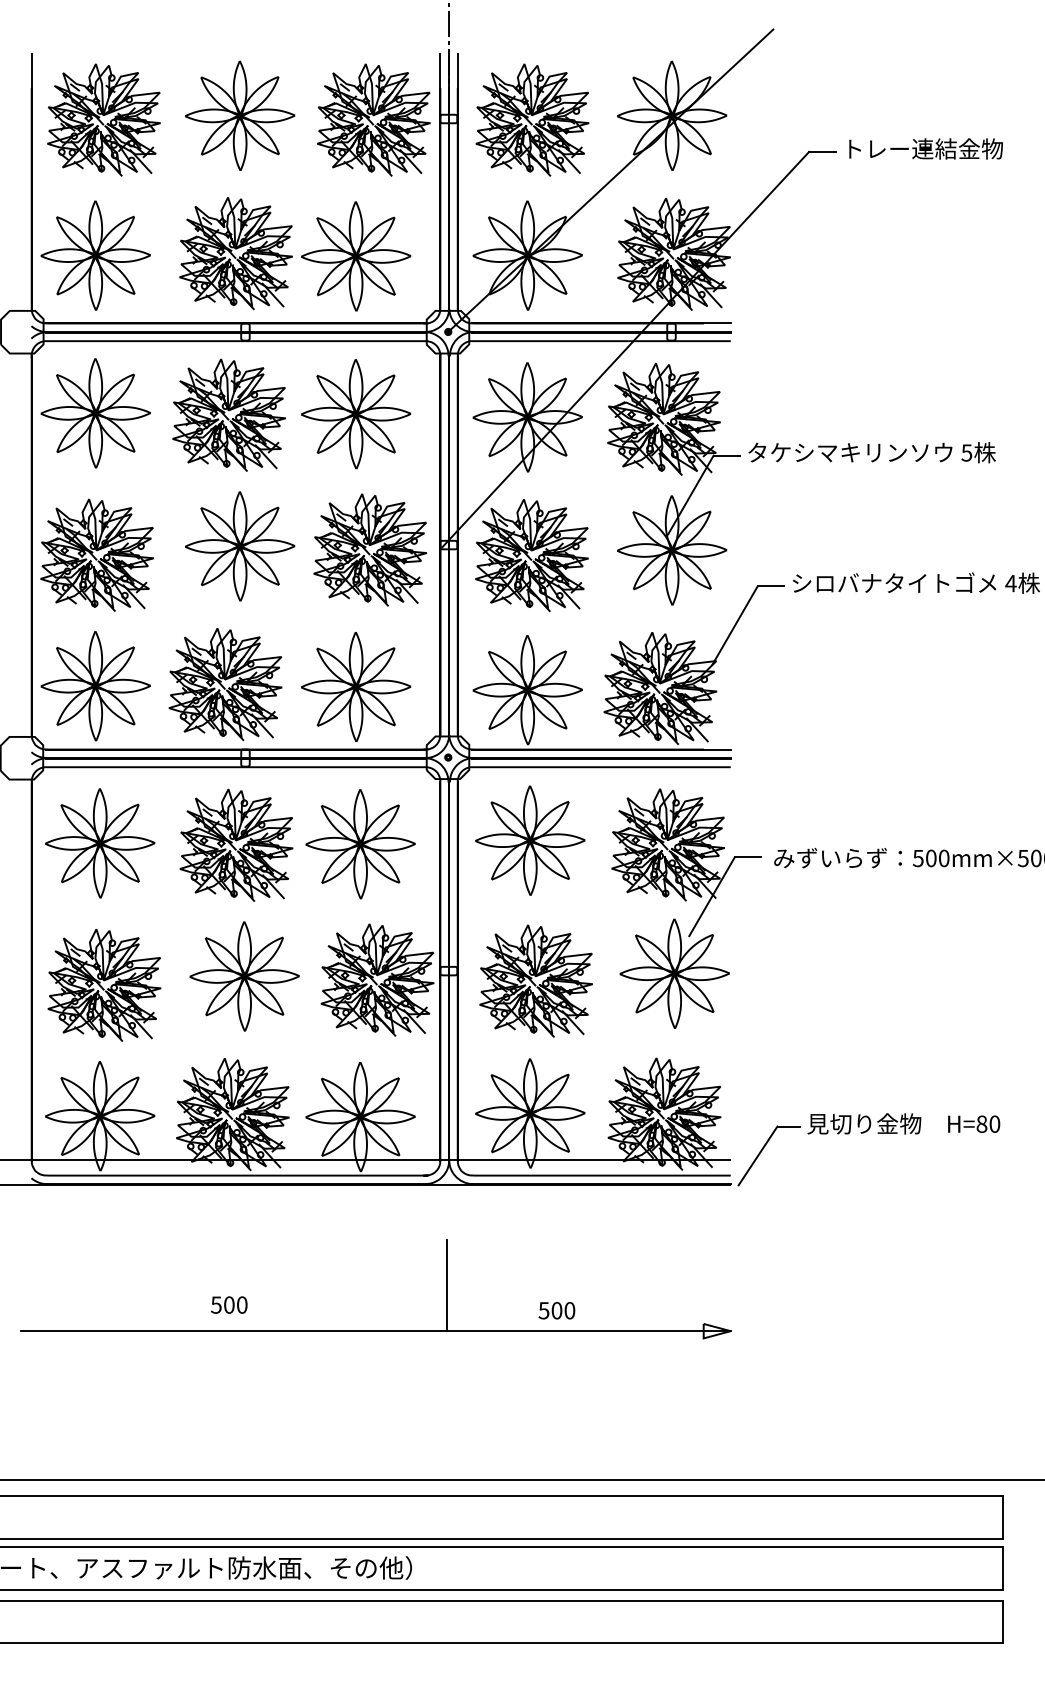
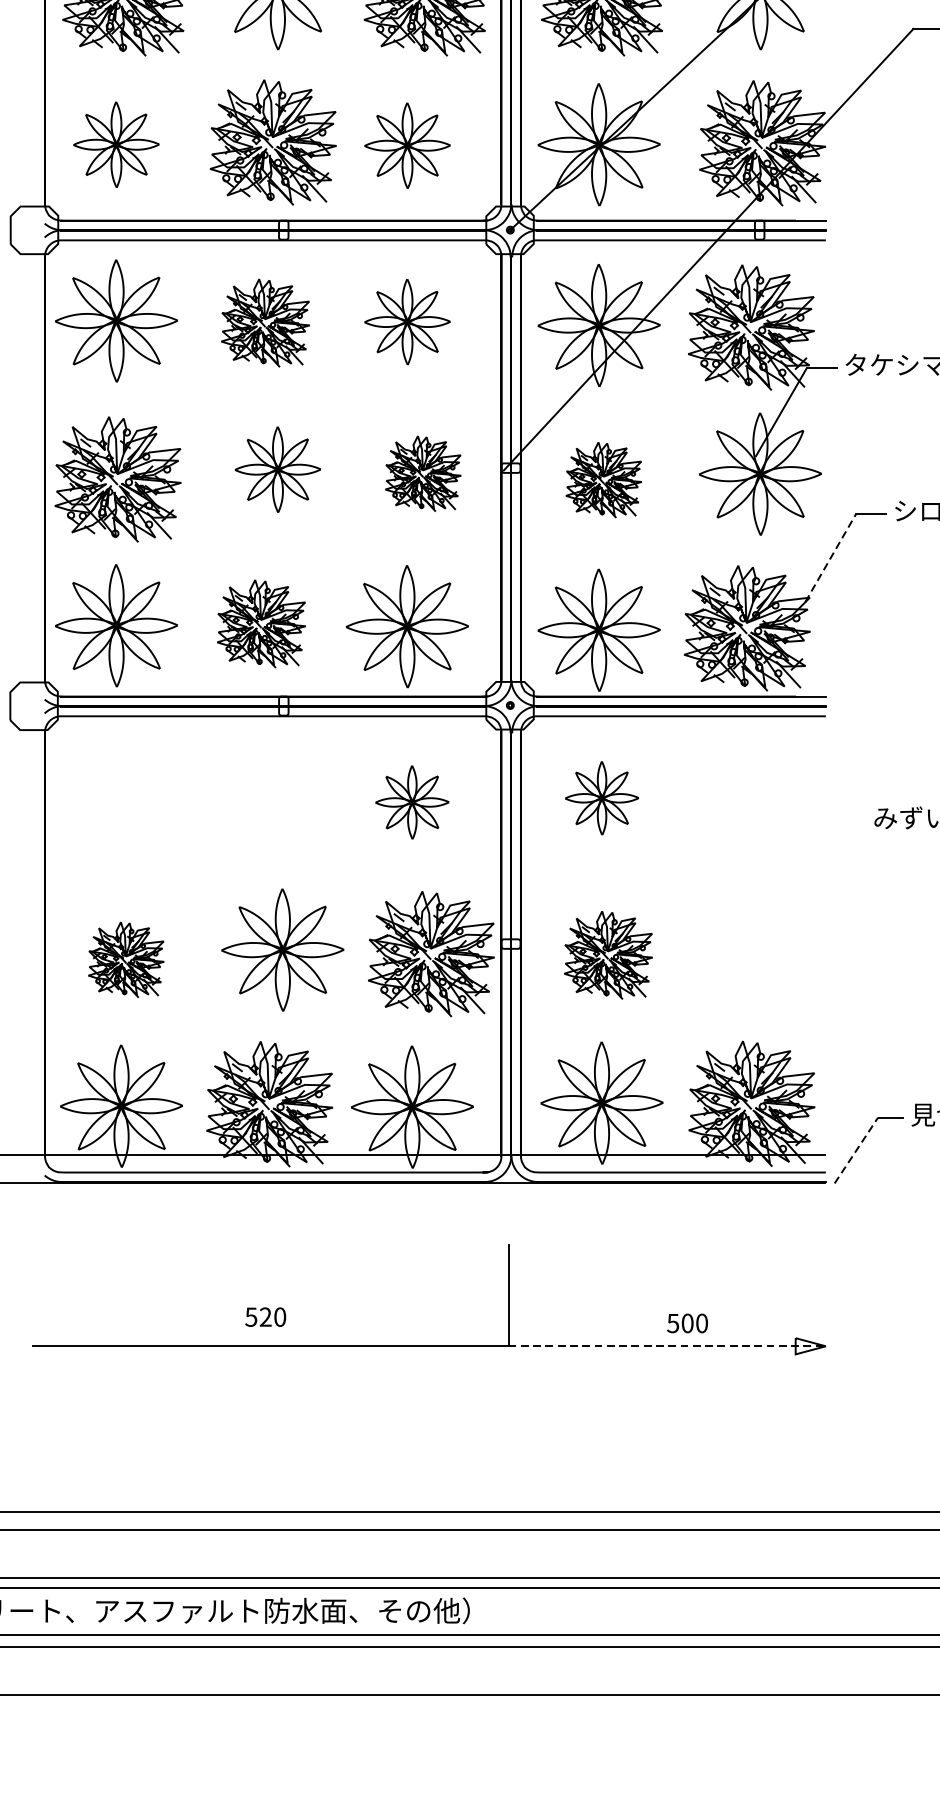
part: (95, 255) -> (116, 144), size x0.7
part: (356, 256) -> (407, 145), size x0.7
part: (228, 414) -> (264, 322), size x0.7
part: (356, 414) -> (407, 322), size x0.7
part: (240, 546) -> (278, 469), size x0.7
part: (370, 549) -> (423, 473), size x0.6
part: (531, 555) -> (603, 479), size x0.6
line: (735, 625) -> (831, 557), solid -> dashed
part: (225, 684) -> (261, 623), size x0.7
part: (530, 840) -> (602, 798), size x0.6
part: (100, 843) -> (121, 801), removed
part: (236, 844) -> (273, 802), removed
part: (360, 844) -> (412, 802), size x0.6
part: (686, 901) -> (776, 866), removed
part: (535, 980) -> (607, 954), size x0.7
part: (104, 984) -> (126, 959), size x0.6
line: (758, 1155) -> (856, 1150), solid -> dashed
text: (229, 1304) -> (265, 1316), 500 -> 520
text: (556, 1310) -> (687, 1323), moved
line: (589, 1331) -> (668, 1346), solid -> dashed

